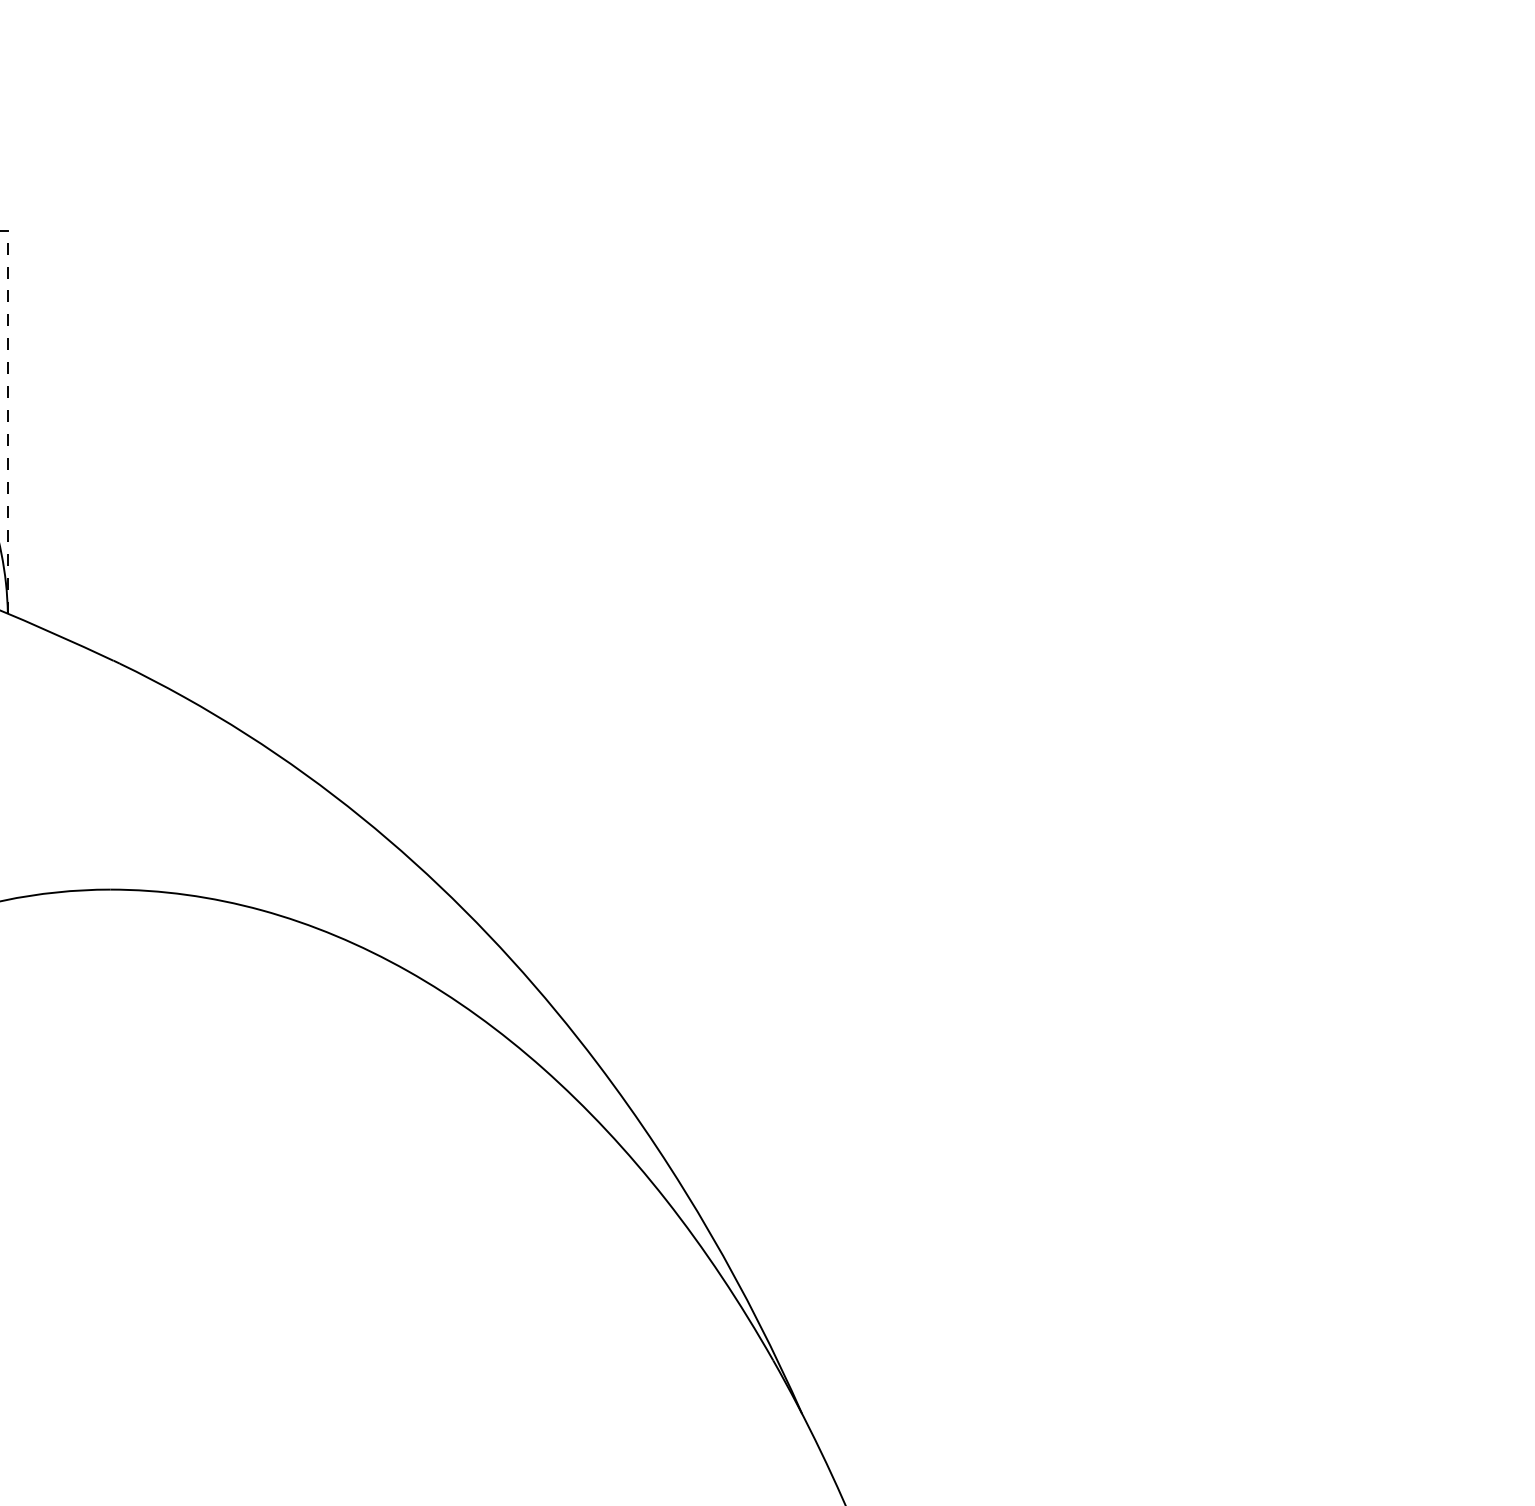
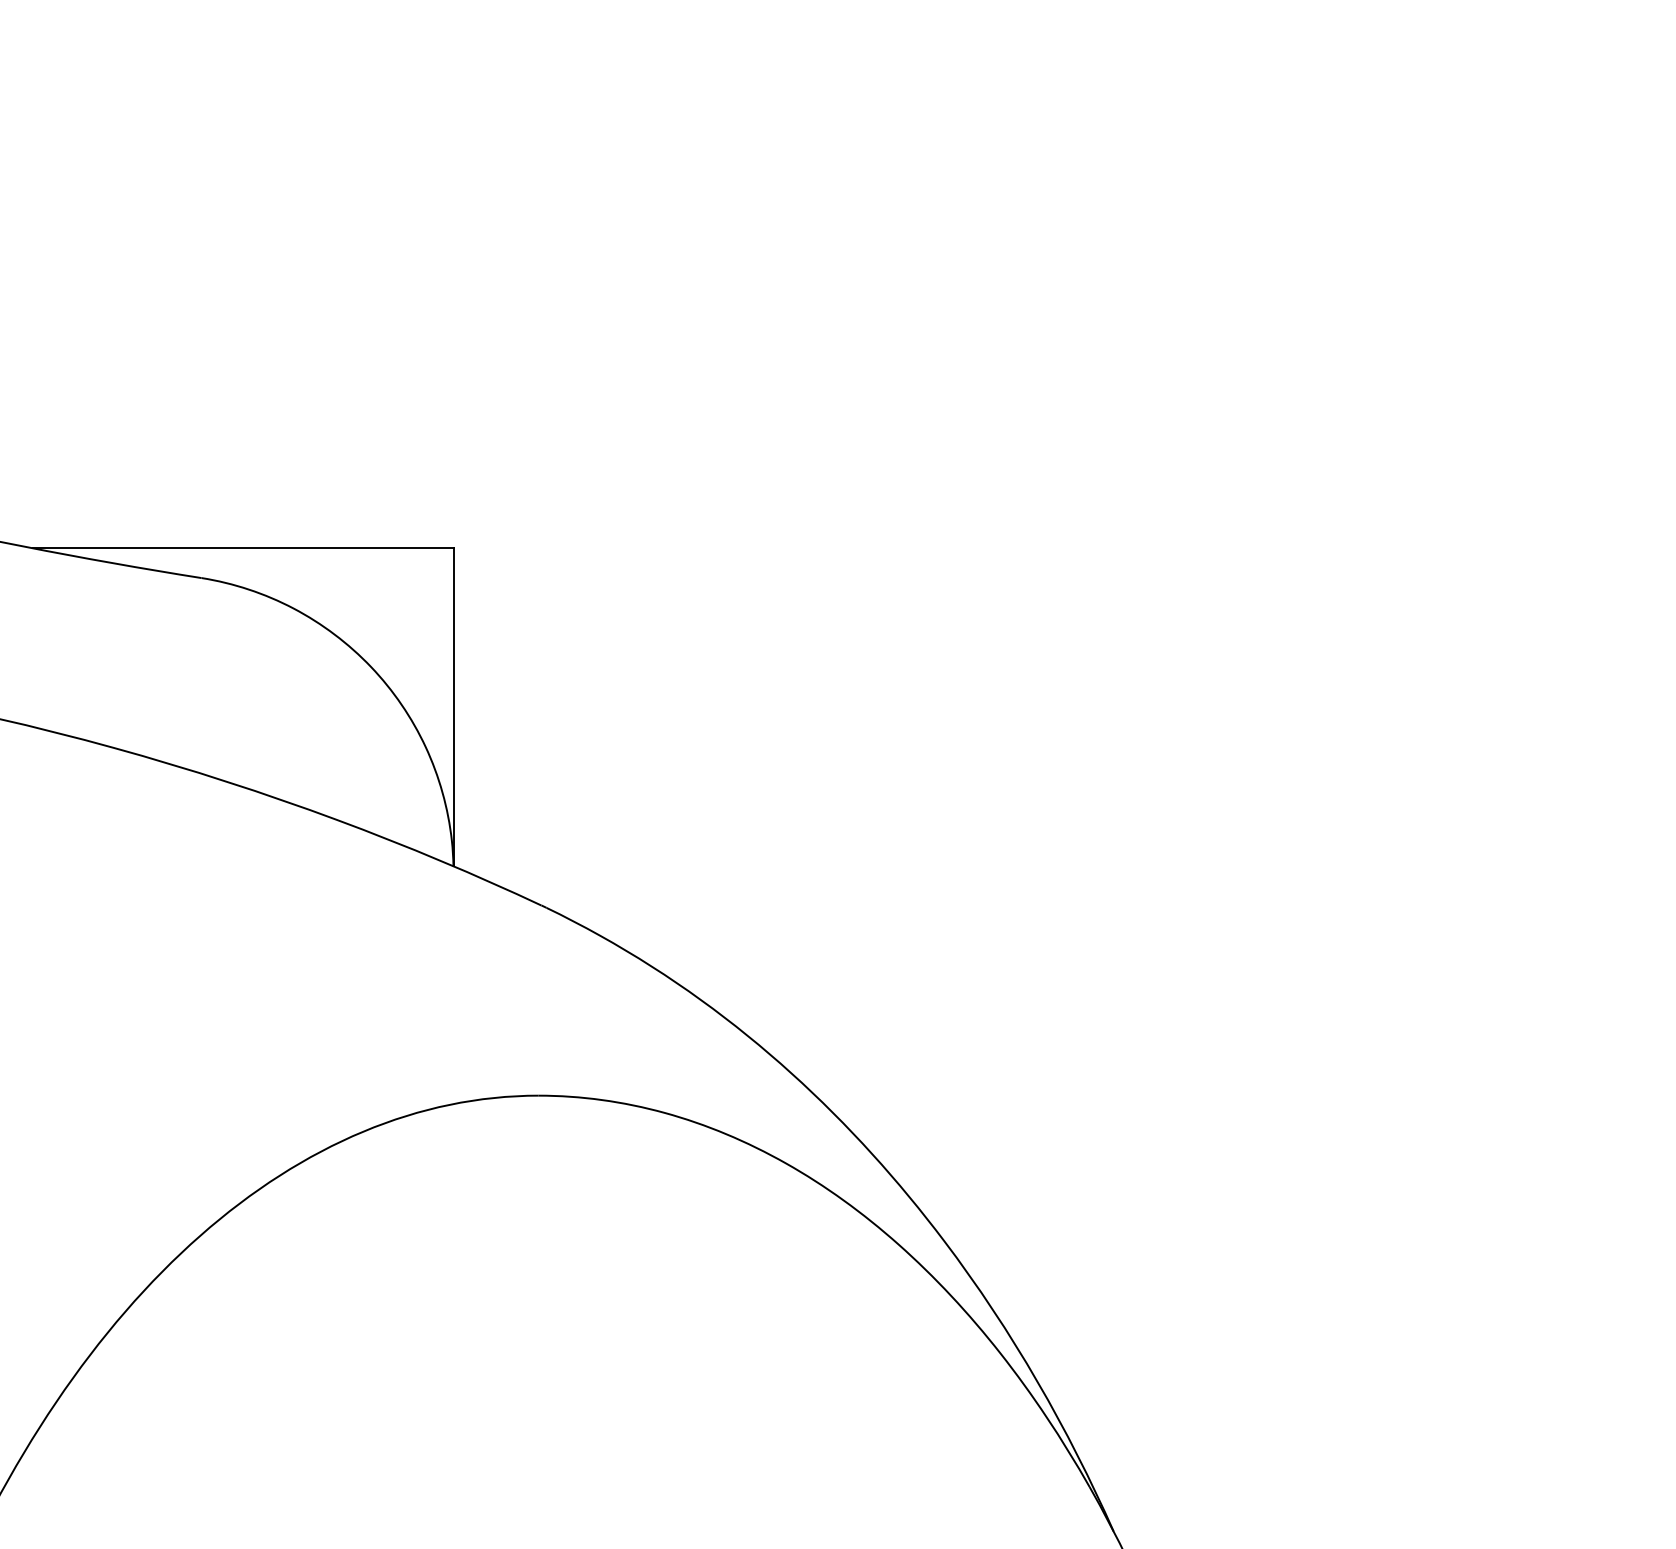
line: (7, 421) -> (453, 706), dashed -> solid

